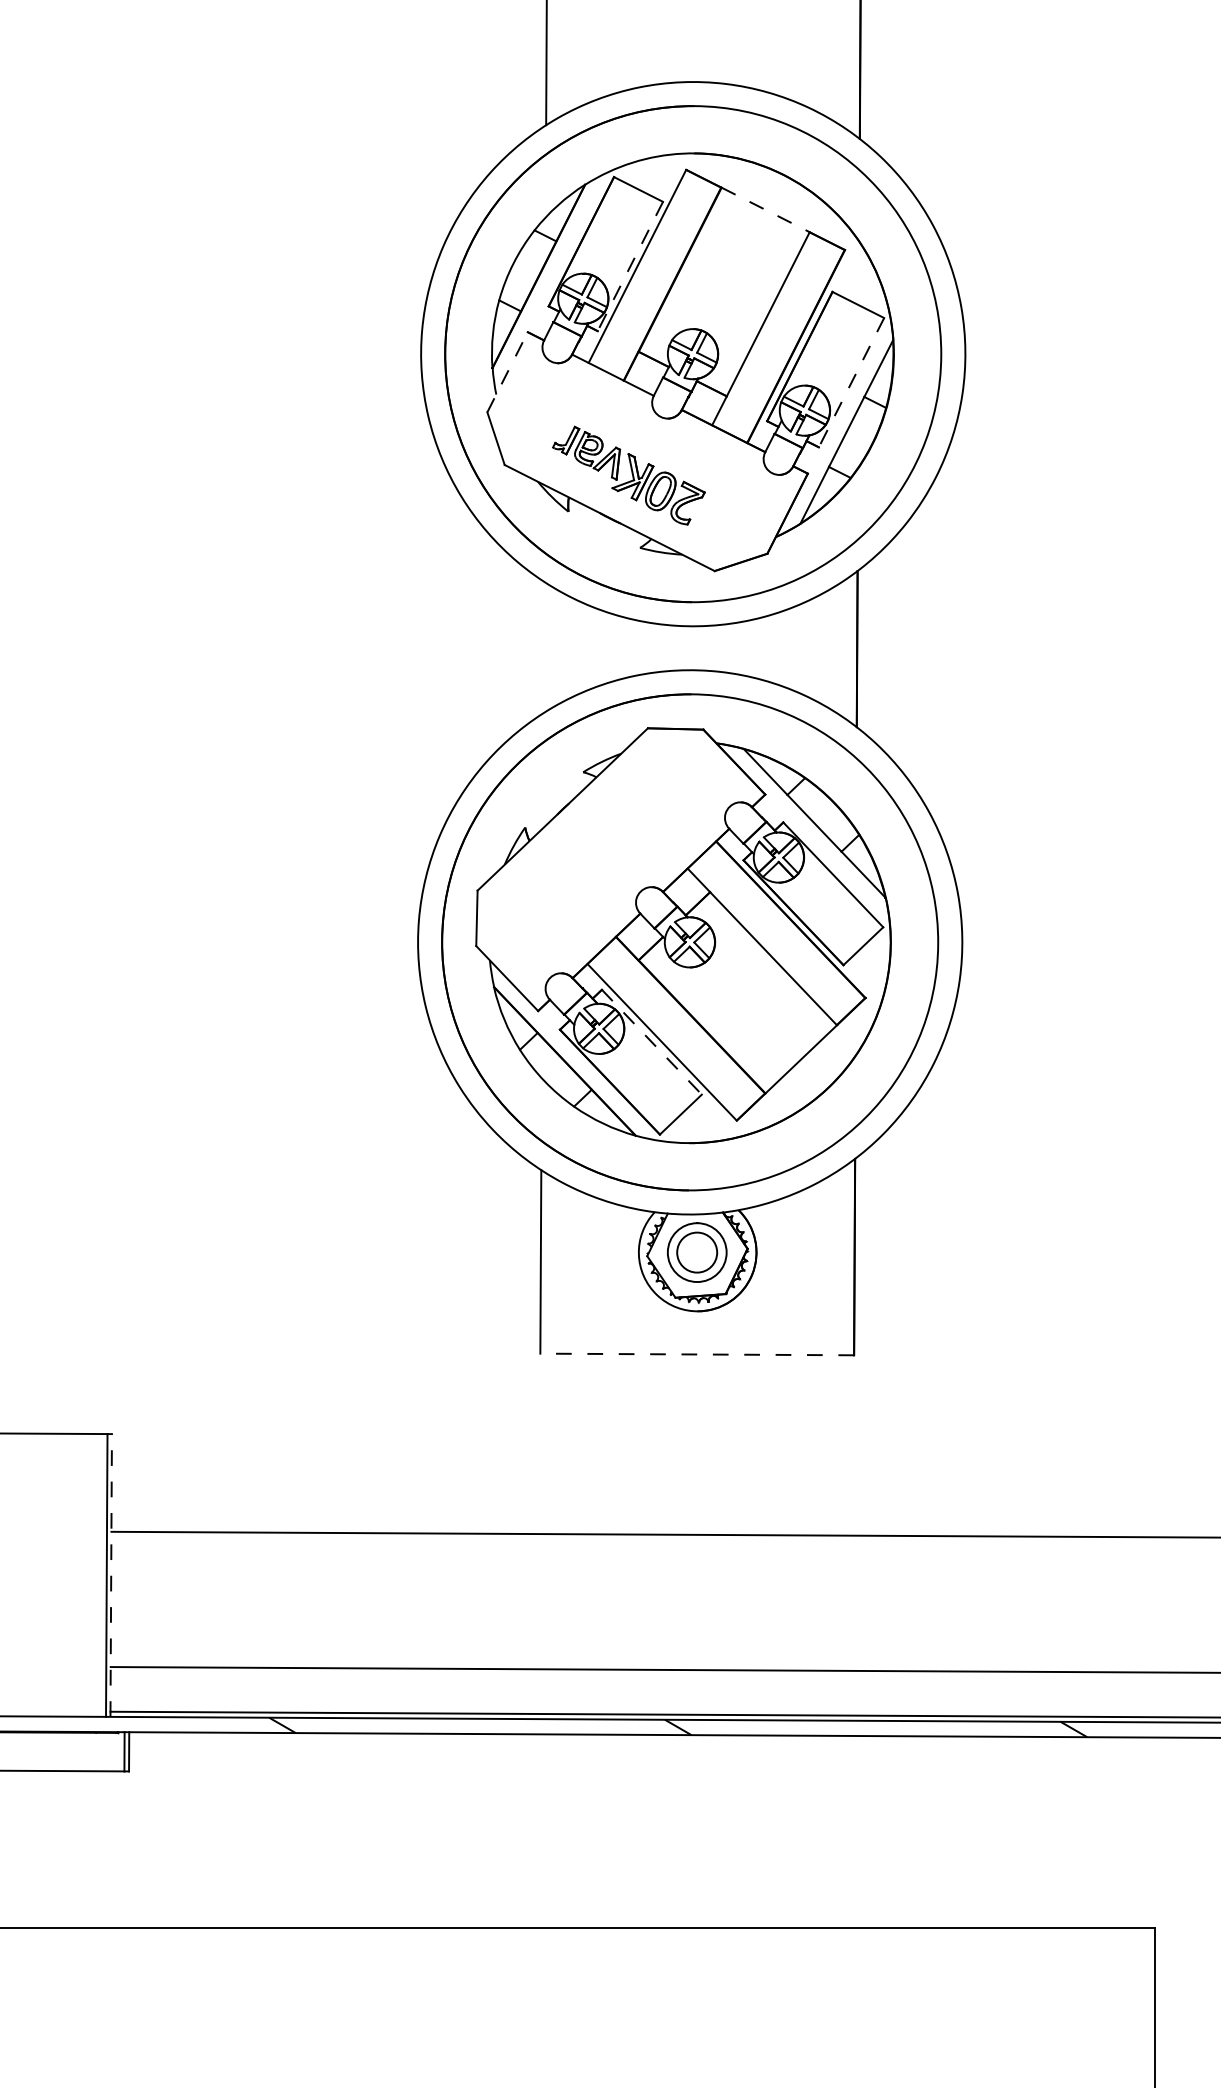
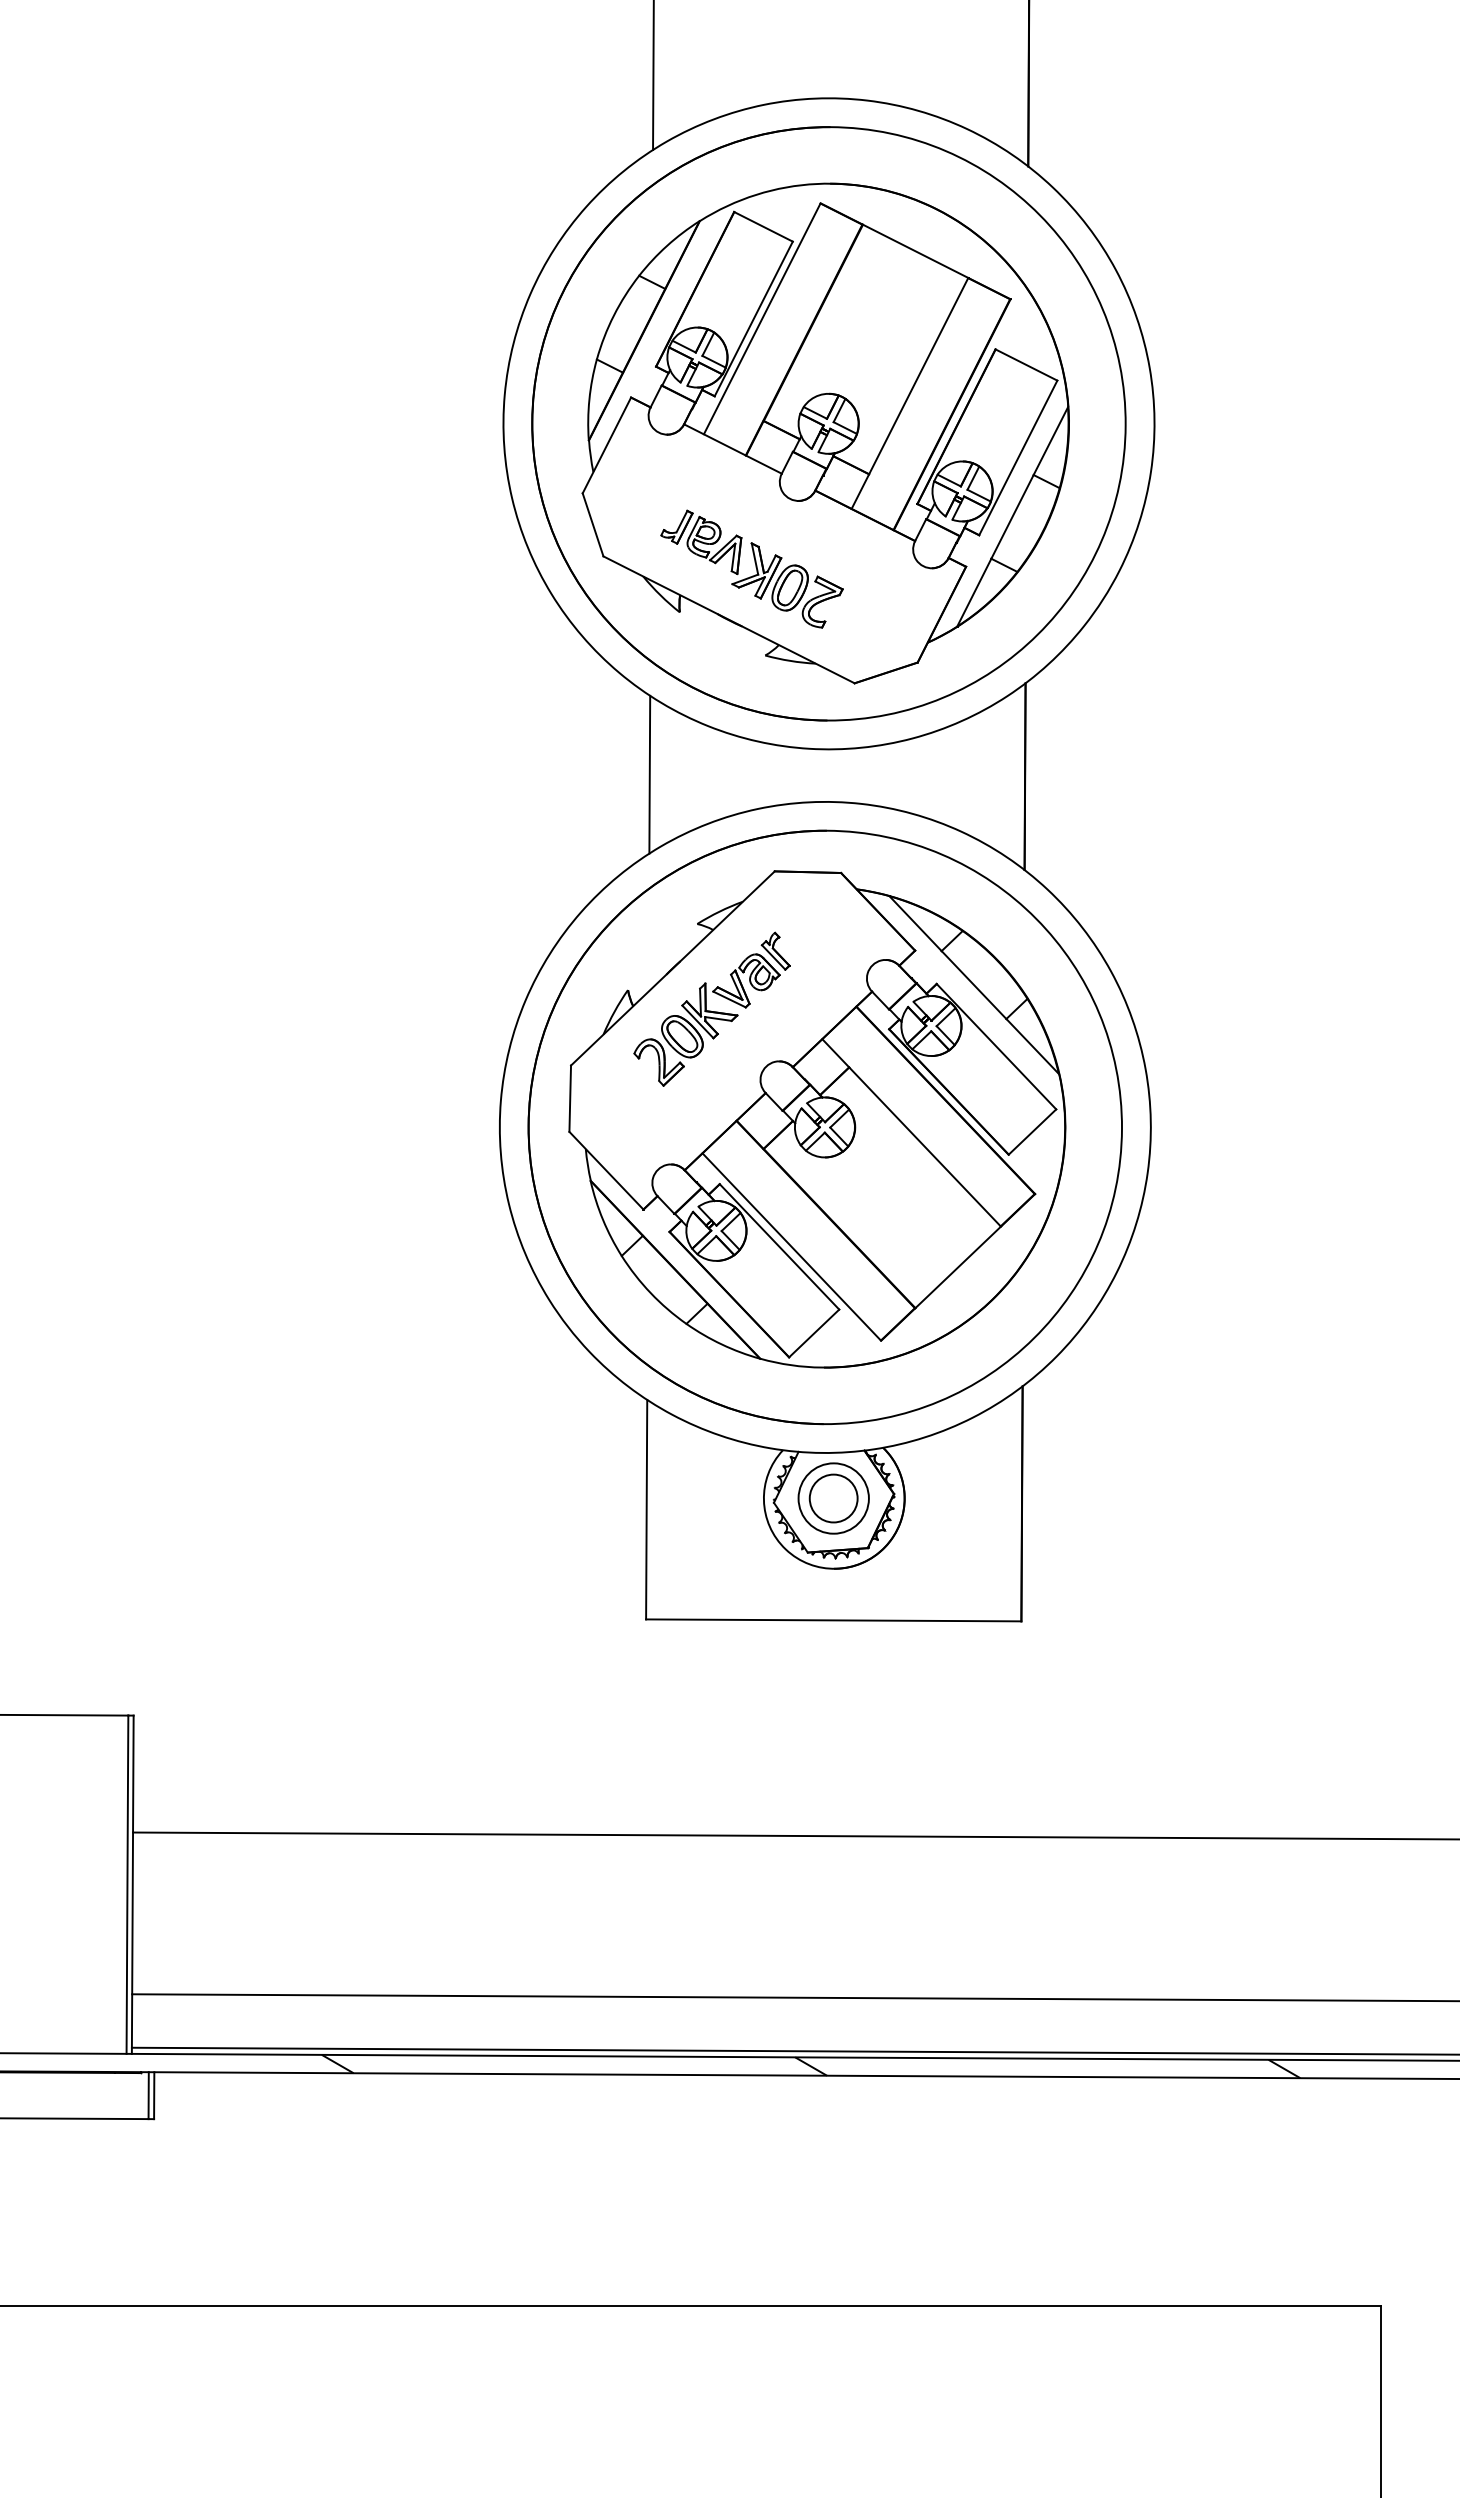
line: (766, 210) -> (916, 251), dashed -> solid
line: (630, 266) -> (753, 318), dashed -> solid
line: (507, 372) -> (606, 445), dashed -> solid
line: (851, 382) -> (1018, 457), dashed -> solid
line: (543, 647) -> (649, 774), added
part: (595, 842) -> (711, 1008), added
line: (651, 1041) -> (779, 1246), dashed -> solid
line: (697, 1354) -> (833, 1620), dashed -> solid
line: (110, 1575) -> (132, 1884), dashed -> solid

